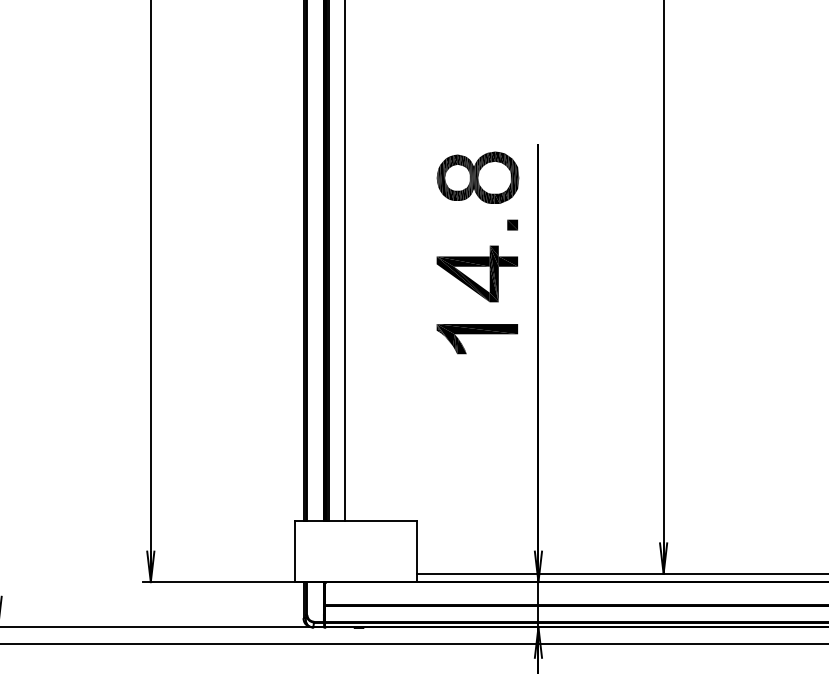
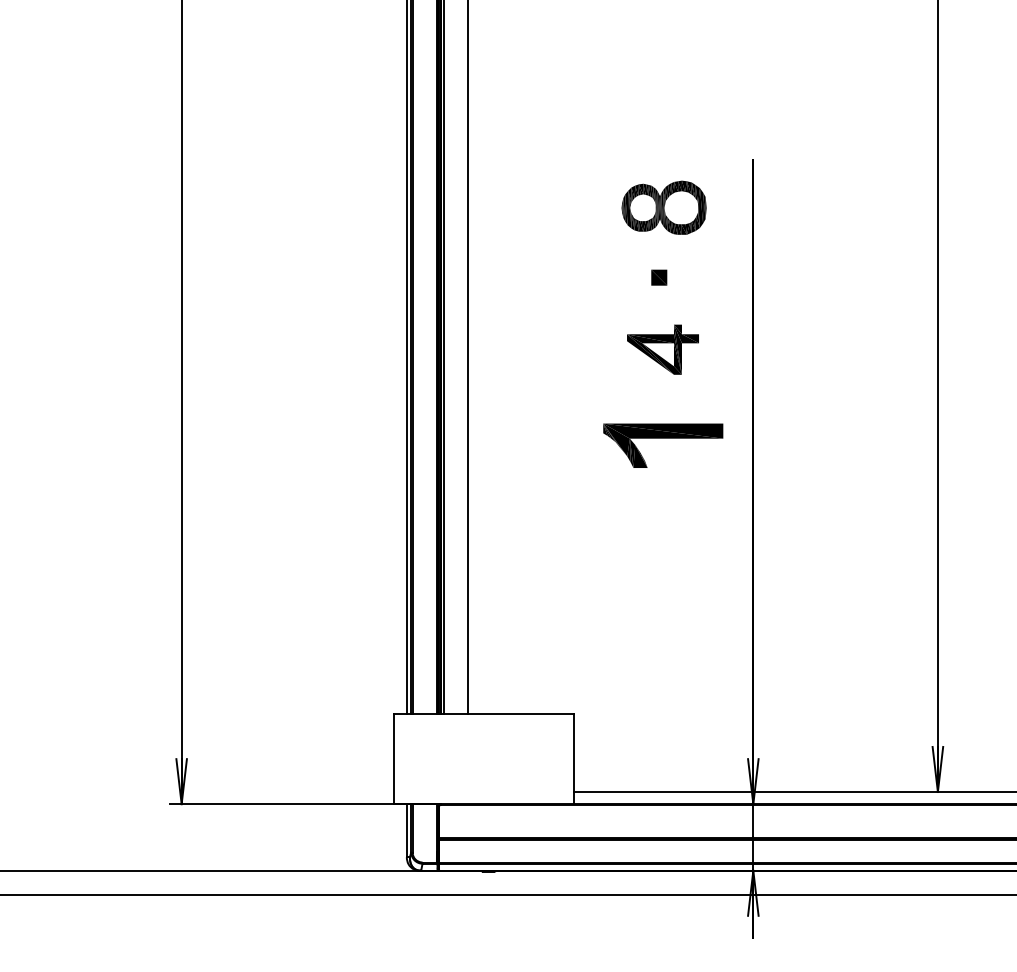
part: (477, 177) -> (663, 207), size x0.7
part: (512, 224) -> (659, 276), moved
part: (476, 273) -> (661, 349), size x0.6

